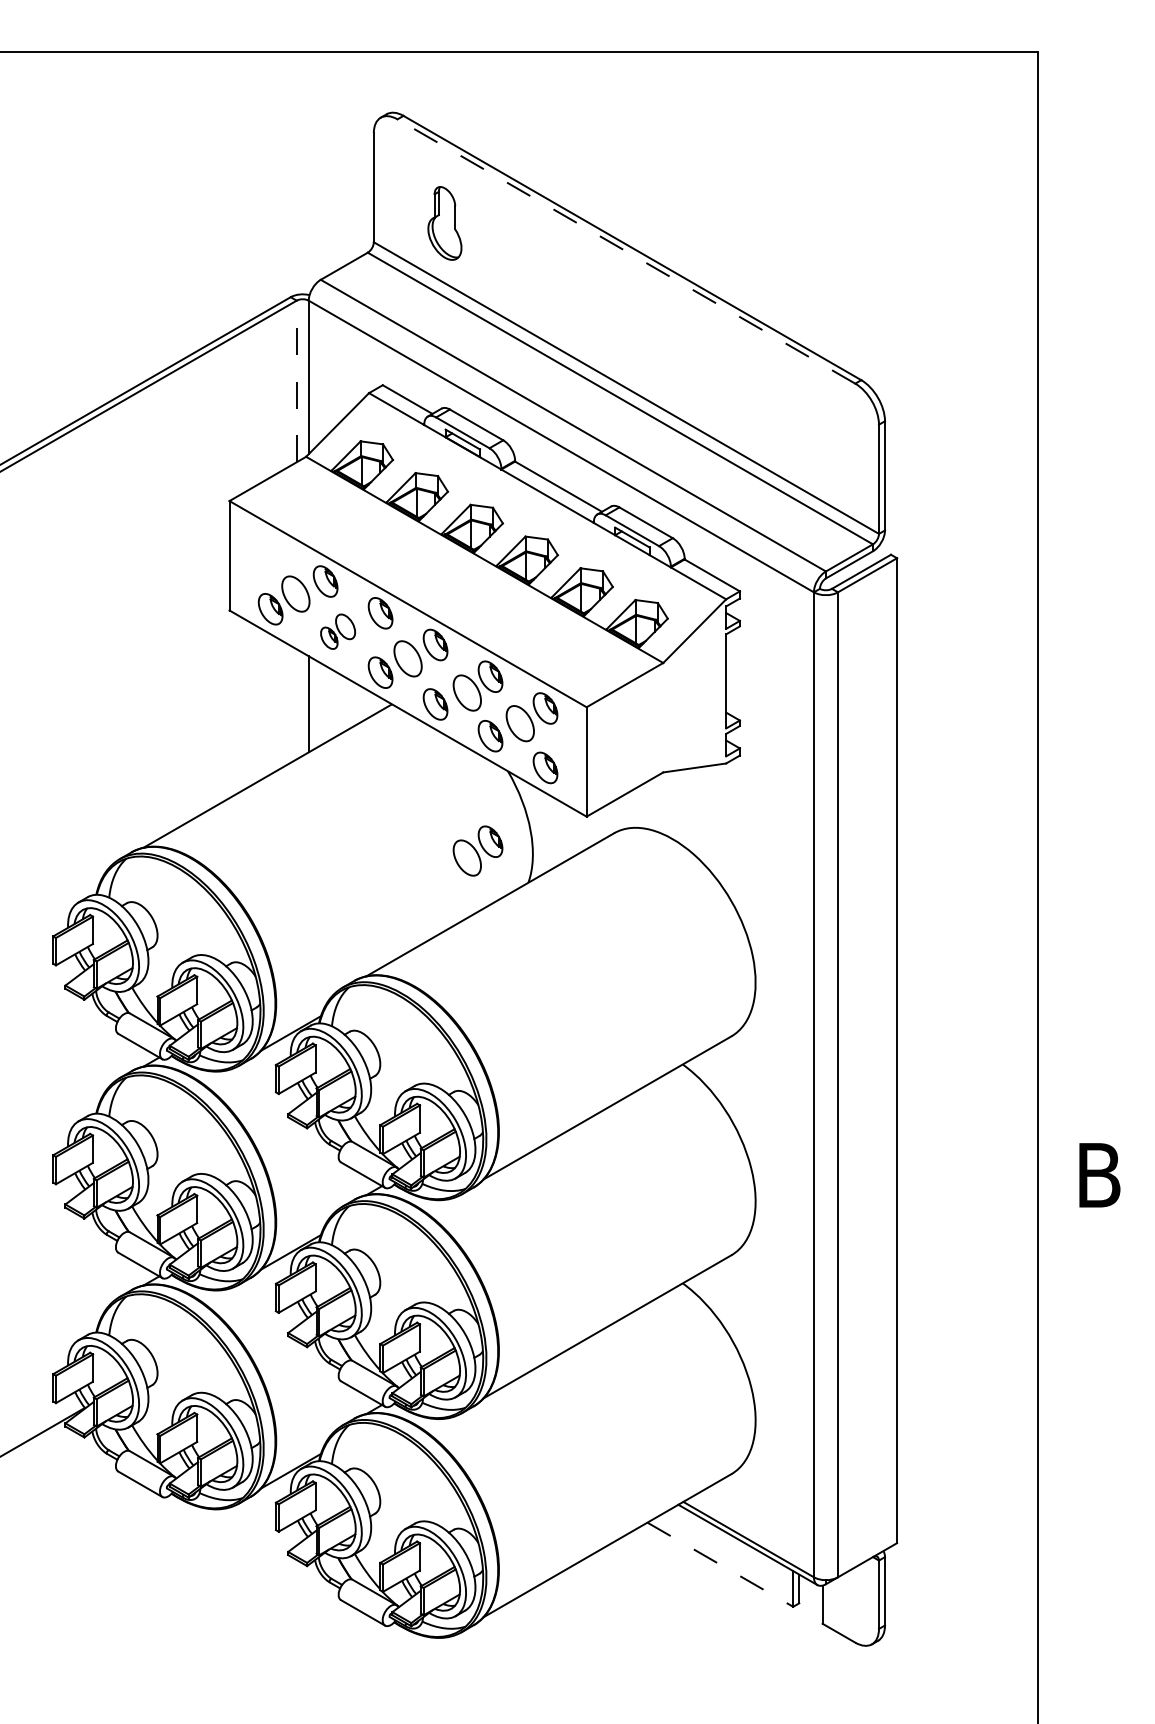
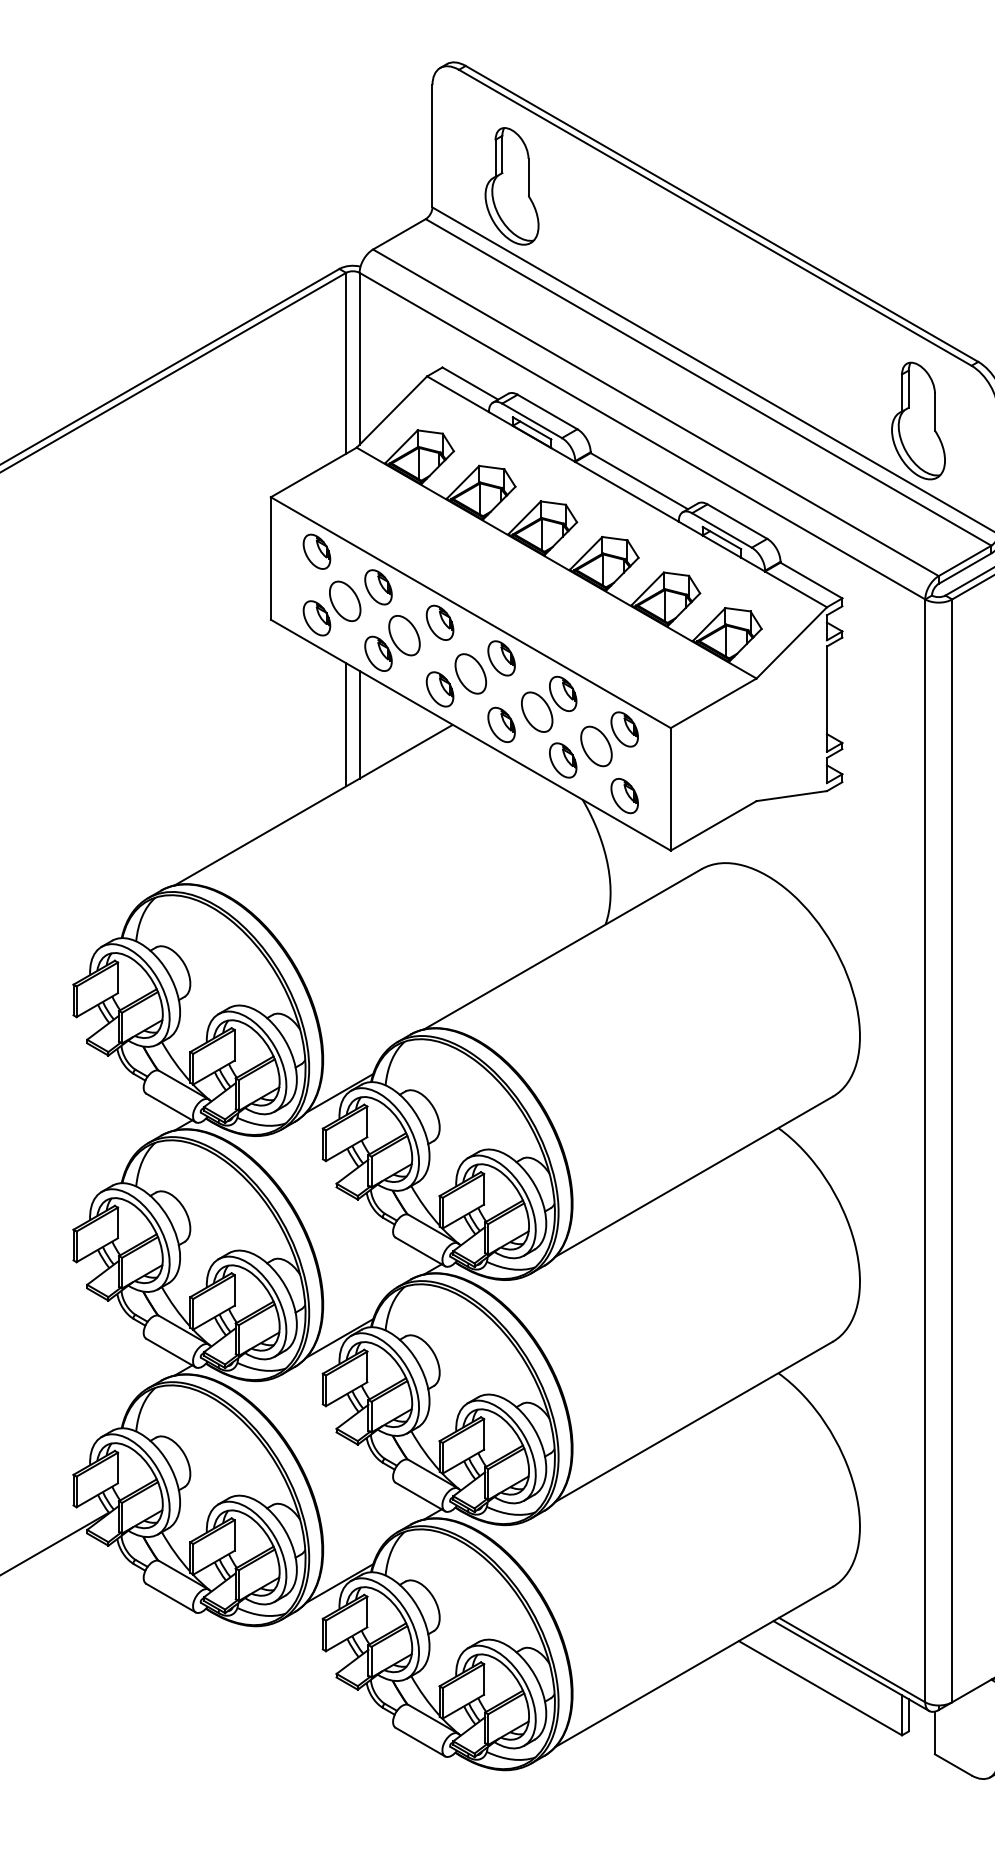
part: (444, 223) -> (511, 186), size x1.43
line: (625, 251) -> (714, 217), dashed -> solid
line: (296, 381) -> (345, 363), dashed -> solid
part: (807, 432) -> (918, 420), added
part: (270, 549) -> (316, 551), added
part: (337, 631) -> (391, 643), size x1.43
line: (296, 704) -> (345, 725), added
part: (477, 850) -> (548, 888), removed
line: (720, 1564) -> (820, 1687), dashed -> solid

